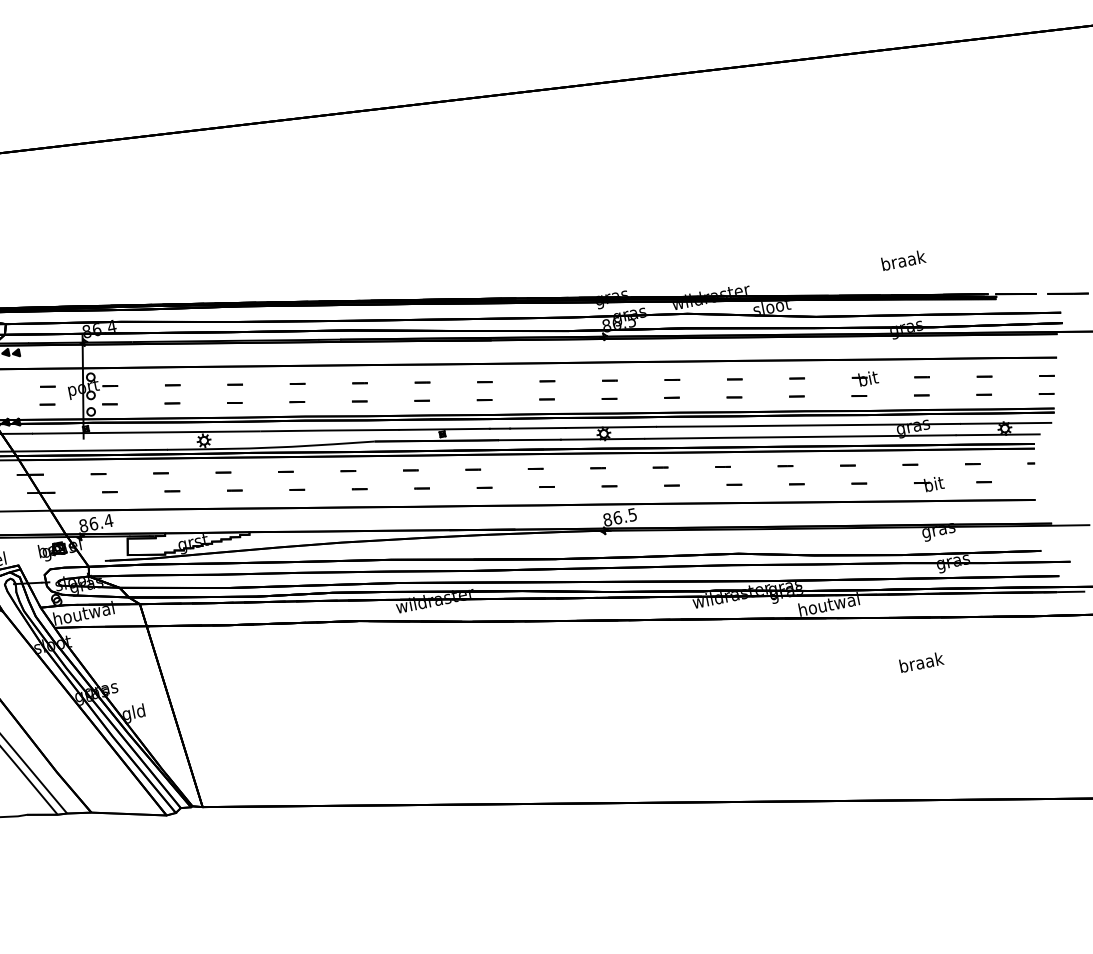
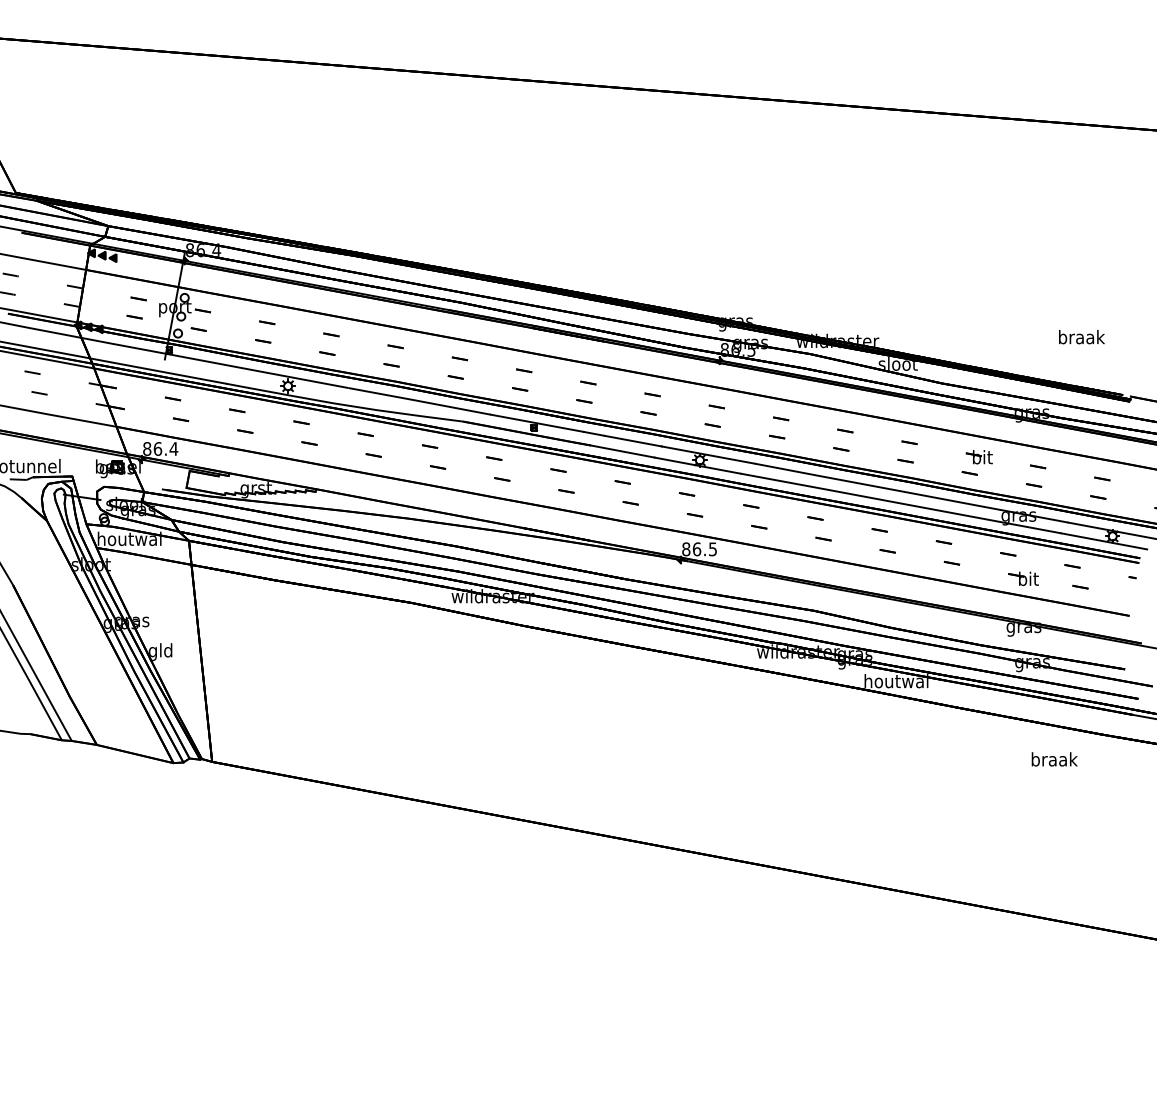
text: (903, 260) -> (1081, 337), moved
text: (921, 662) -> (1054, 759), moved

